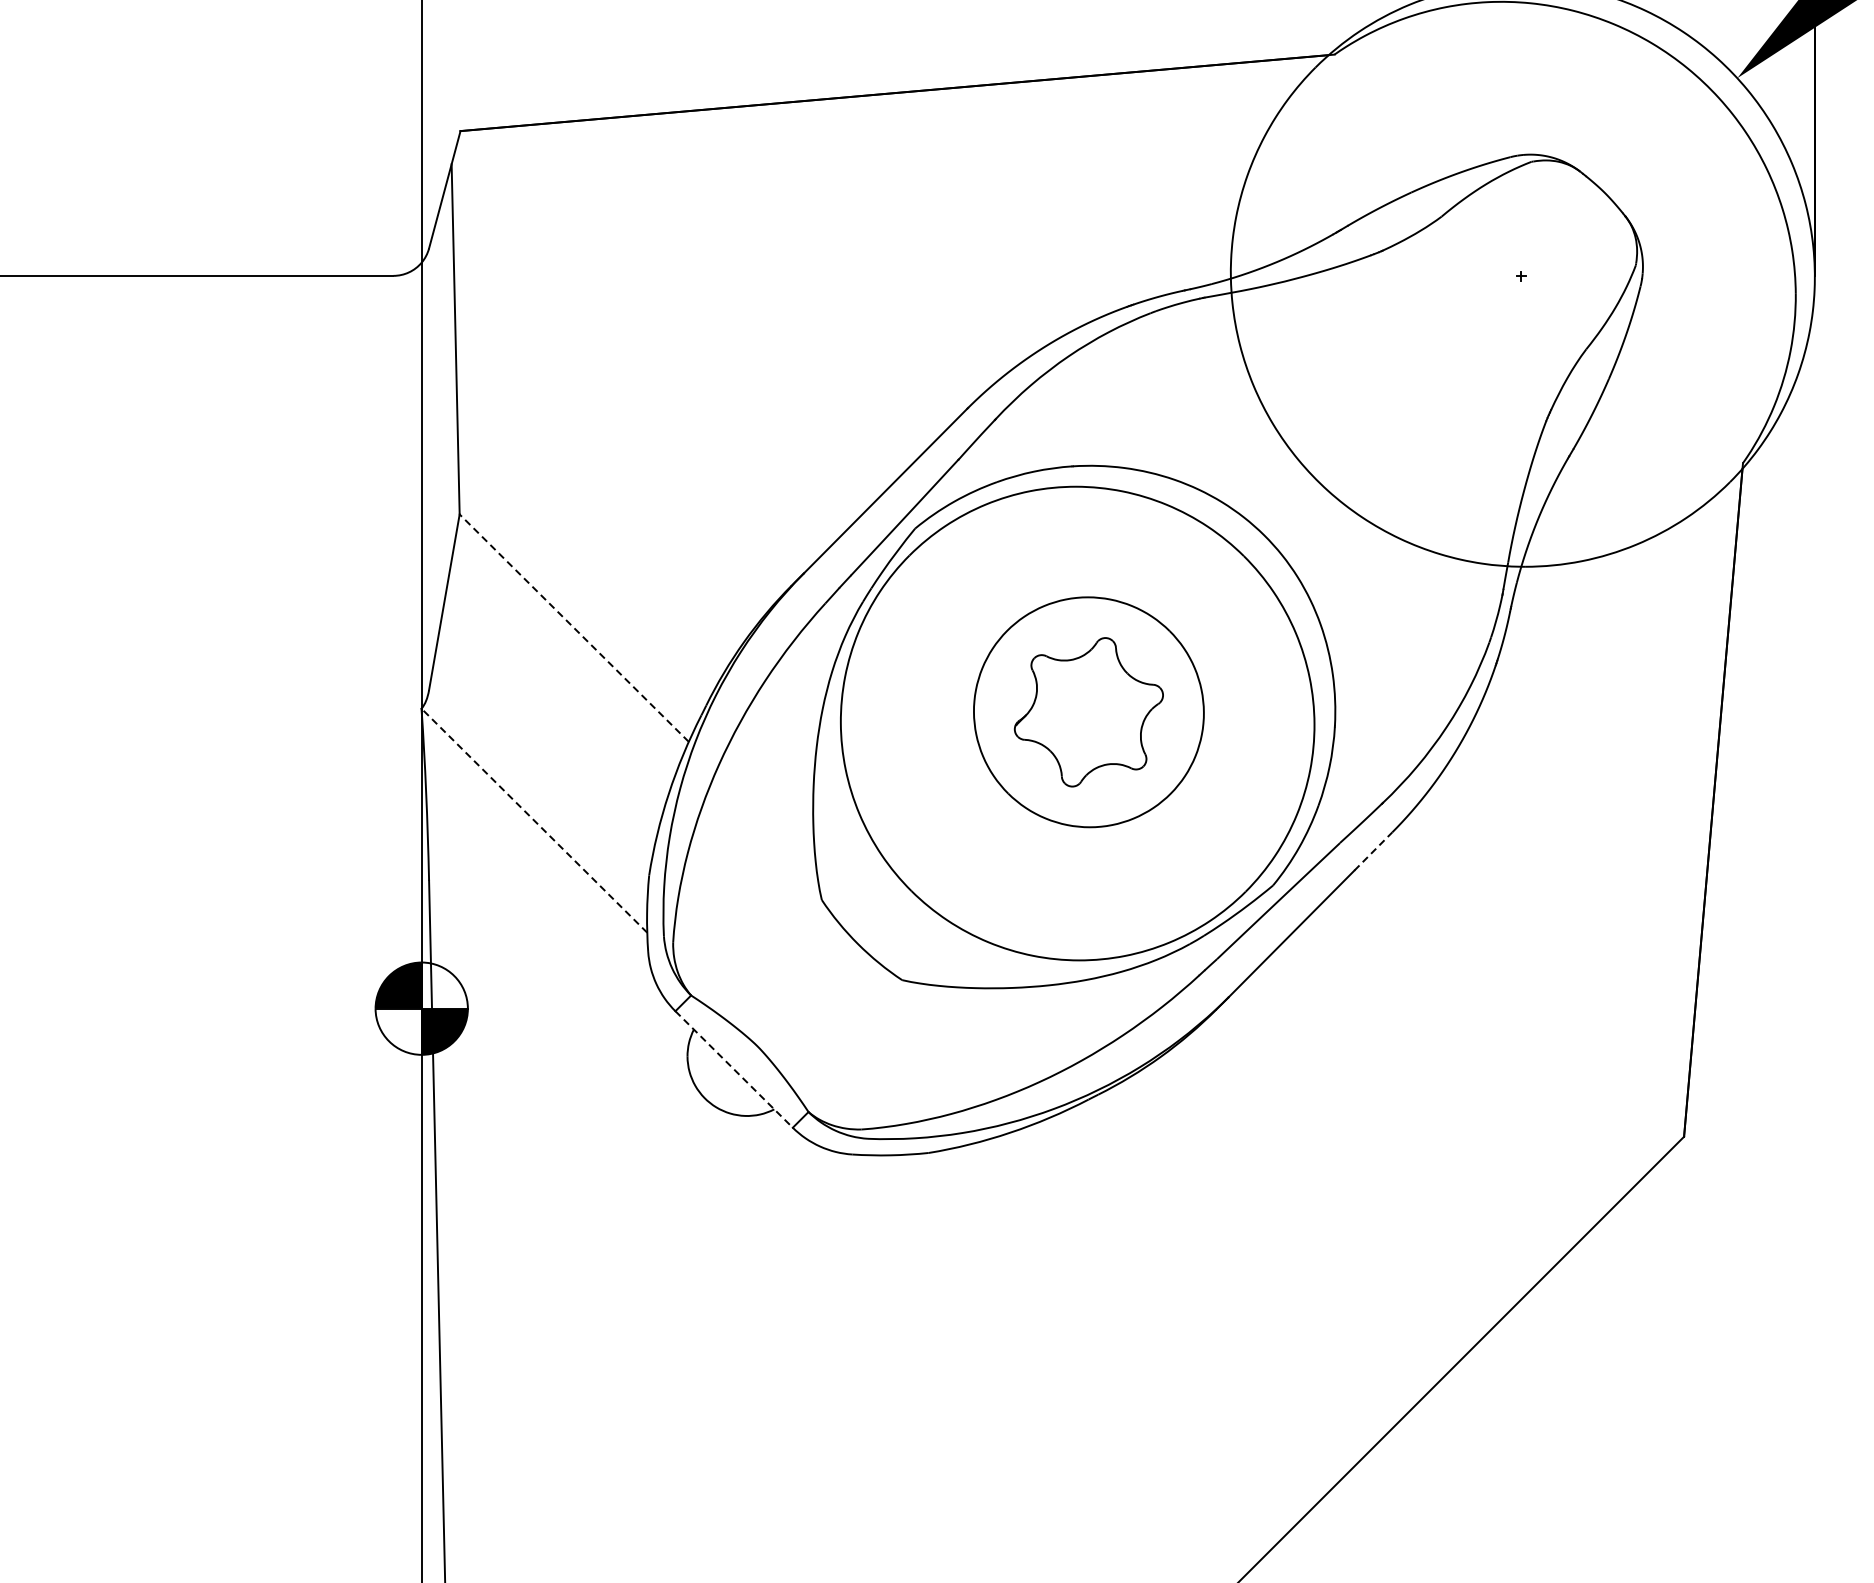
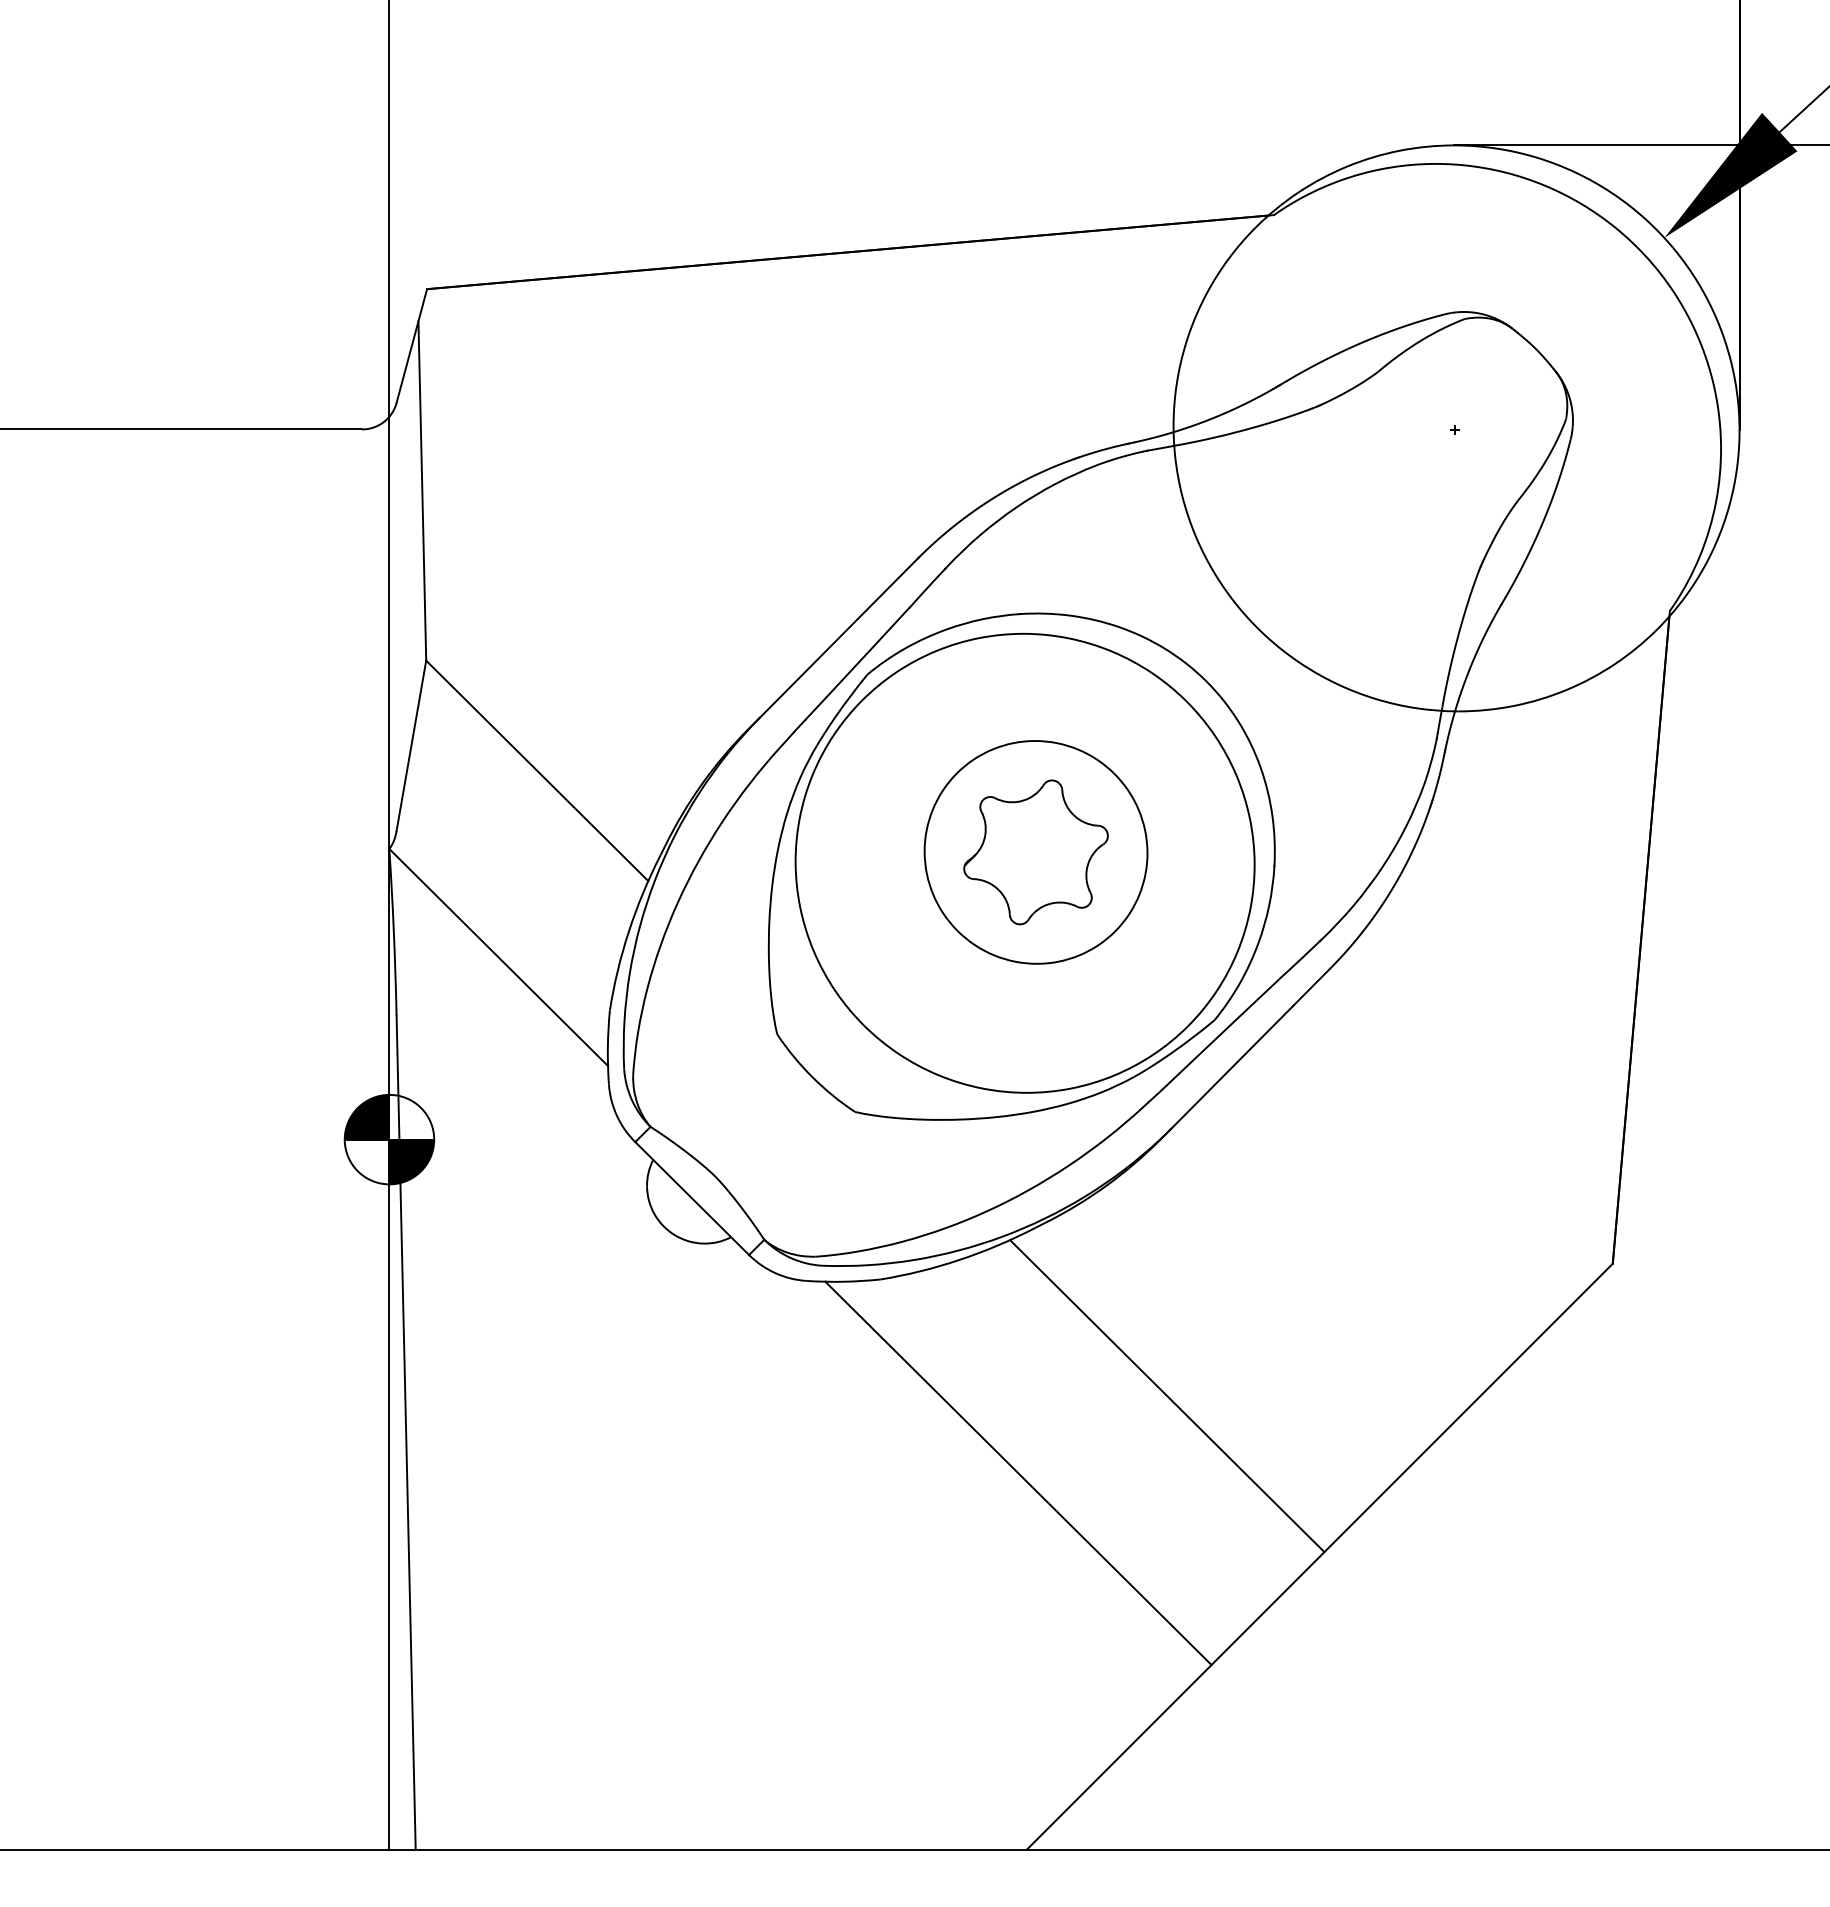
line: (573, 627) -> (536, 770), dashed -> solid
line: (534, 820) -> (498, 957), dashed -> solid
line: (1374, 850) -> (1312, 986), dashed -> solid
line: (734, 1069) -> (692, 1198), dashed -> solid
line: (1224, 1273) -> (1167, 1396), added
line: (1070, 1353) -> (1018, 1473), added

